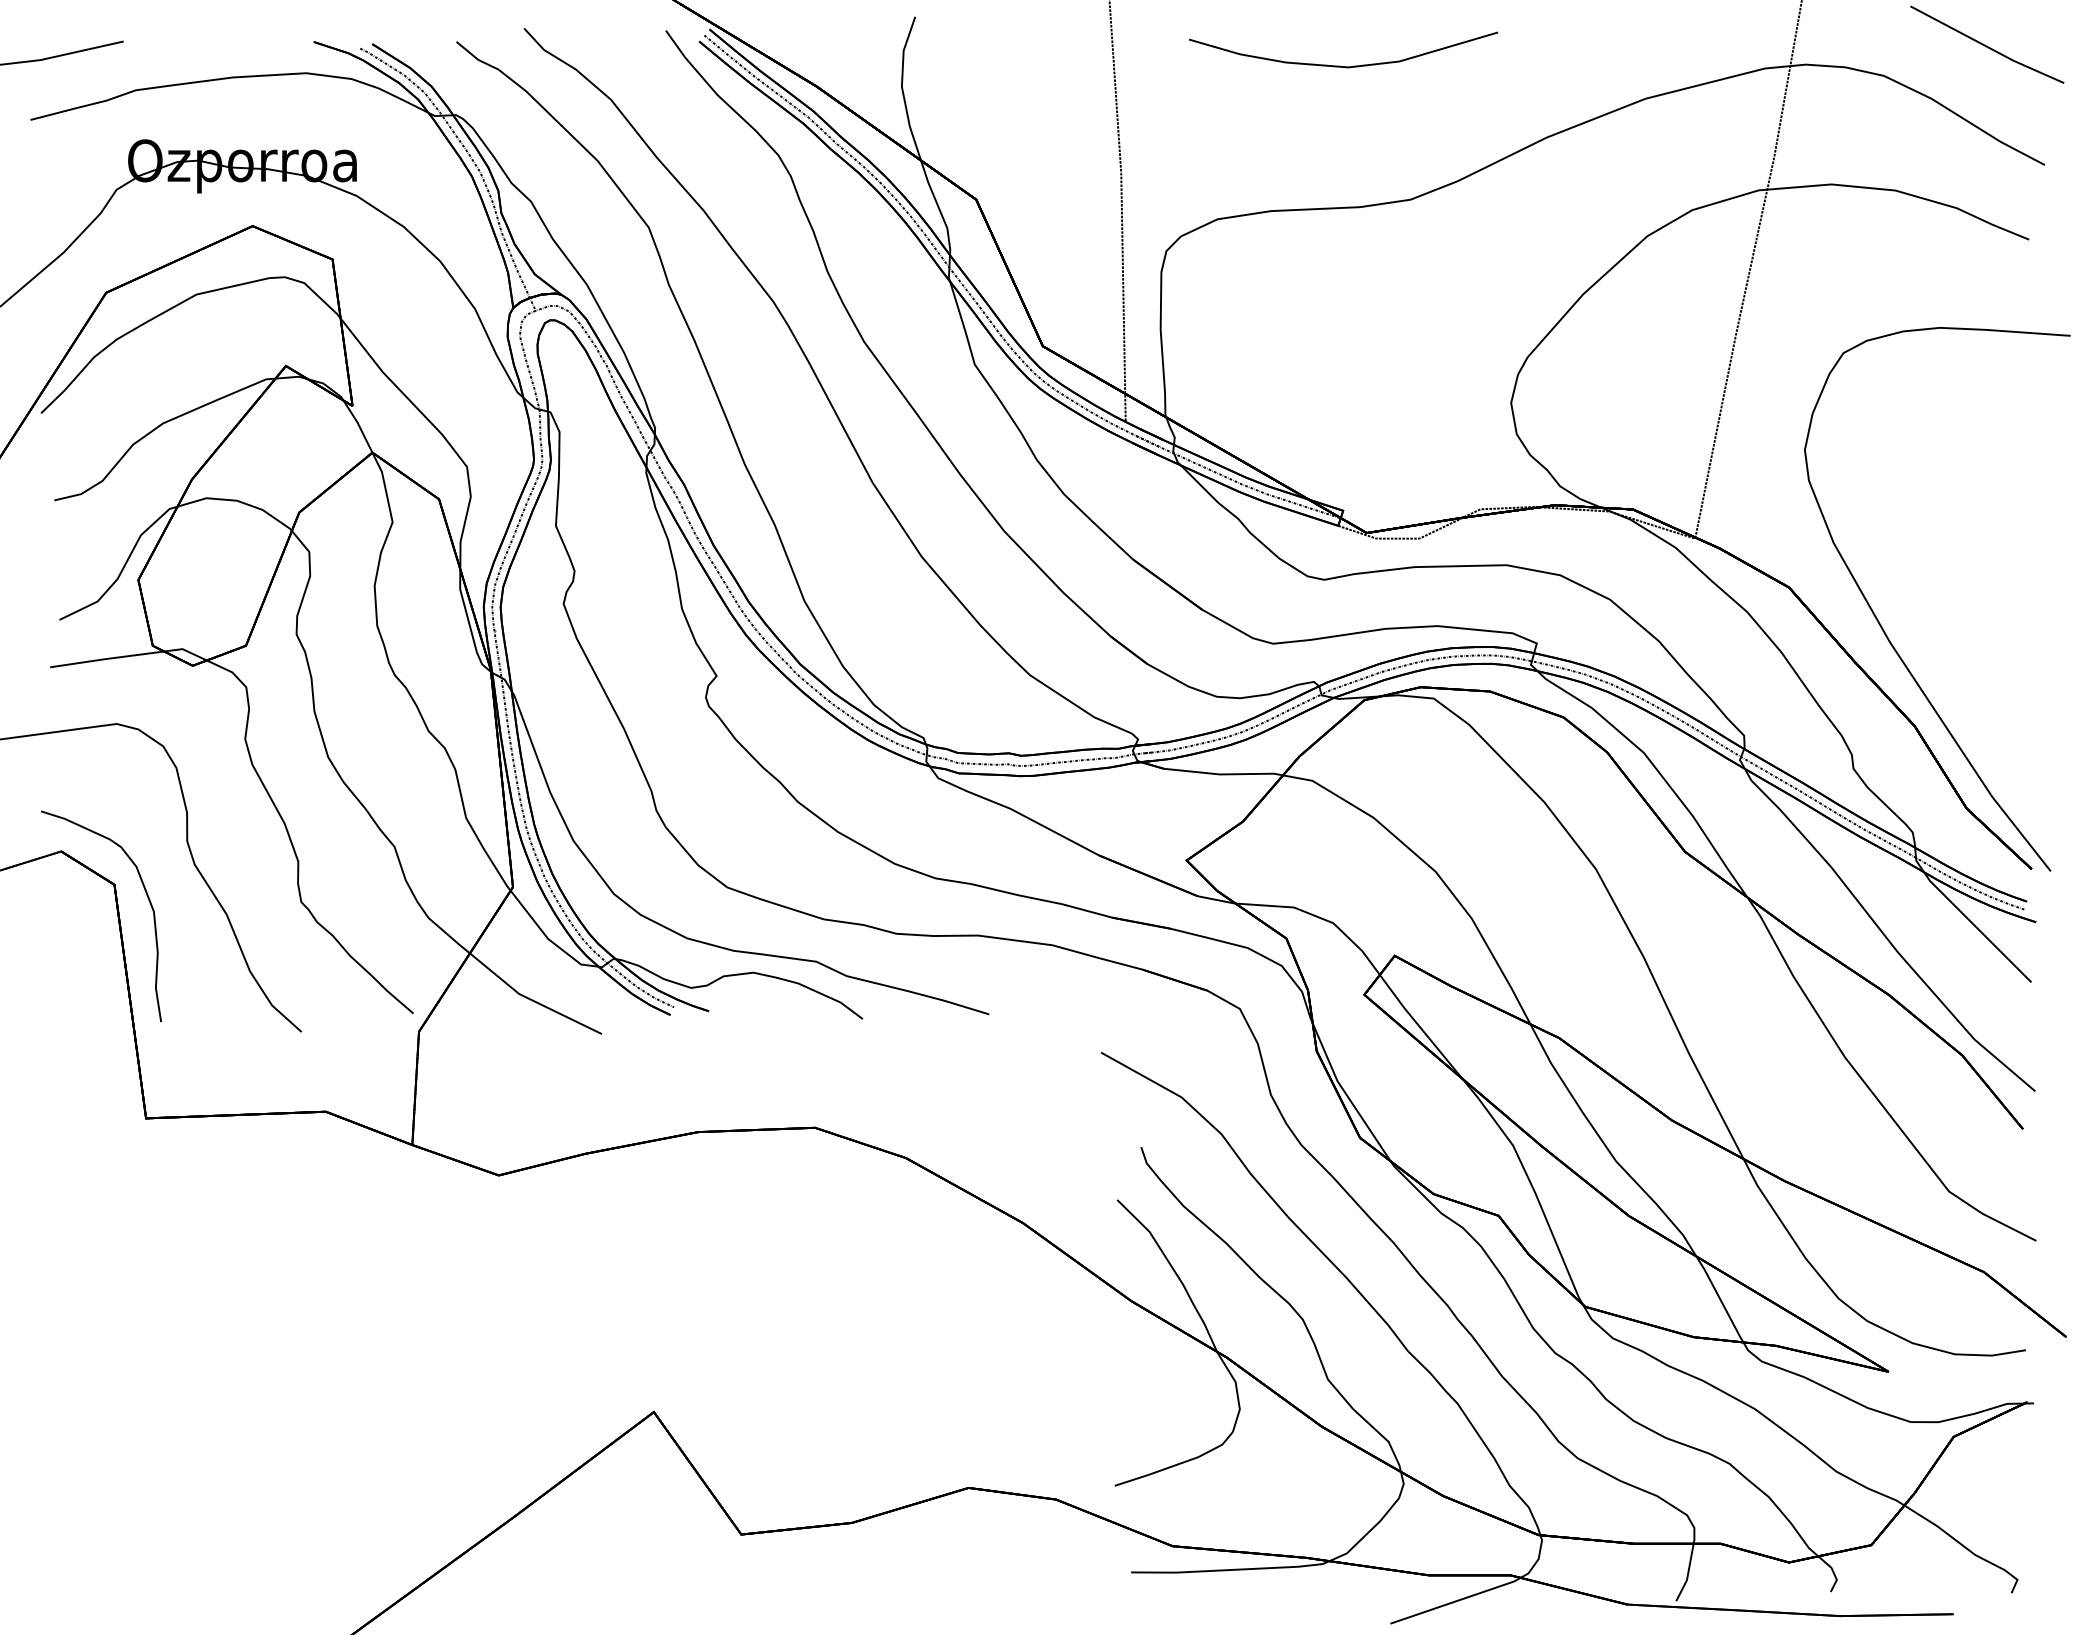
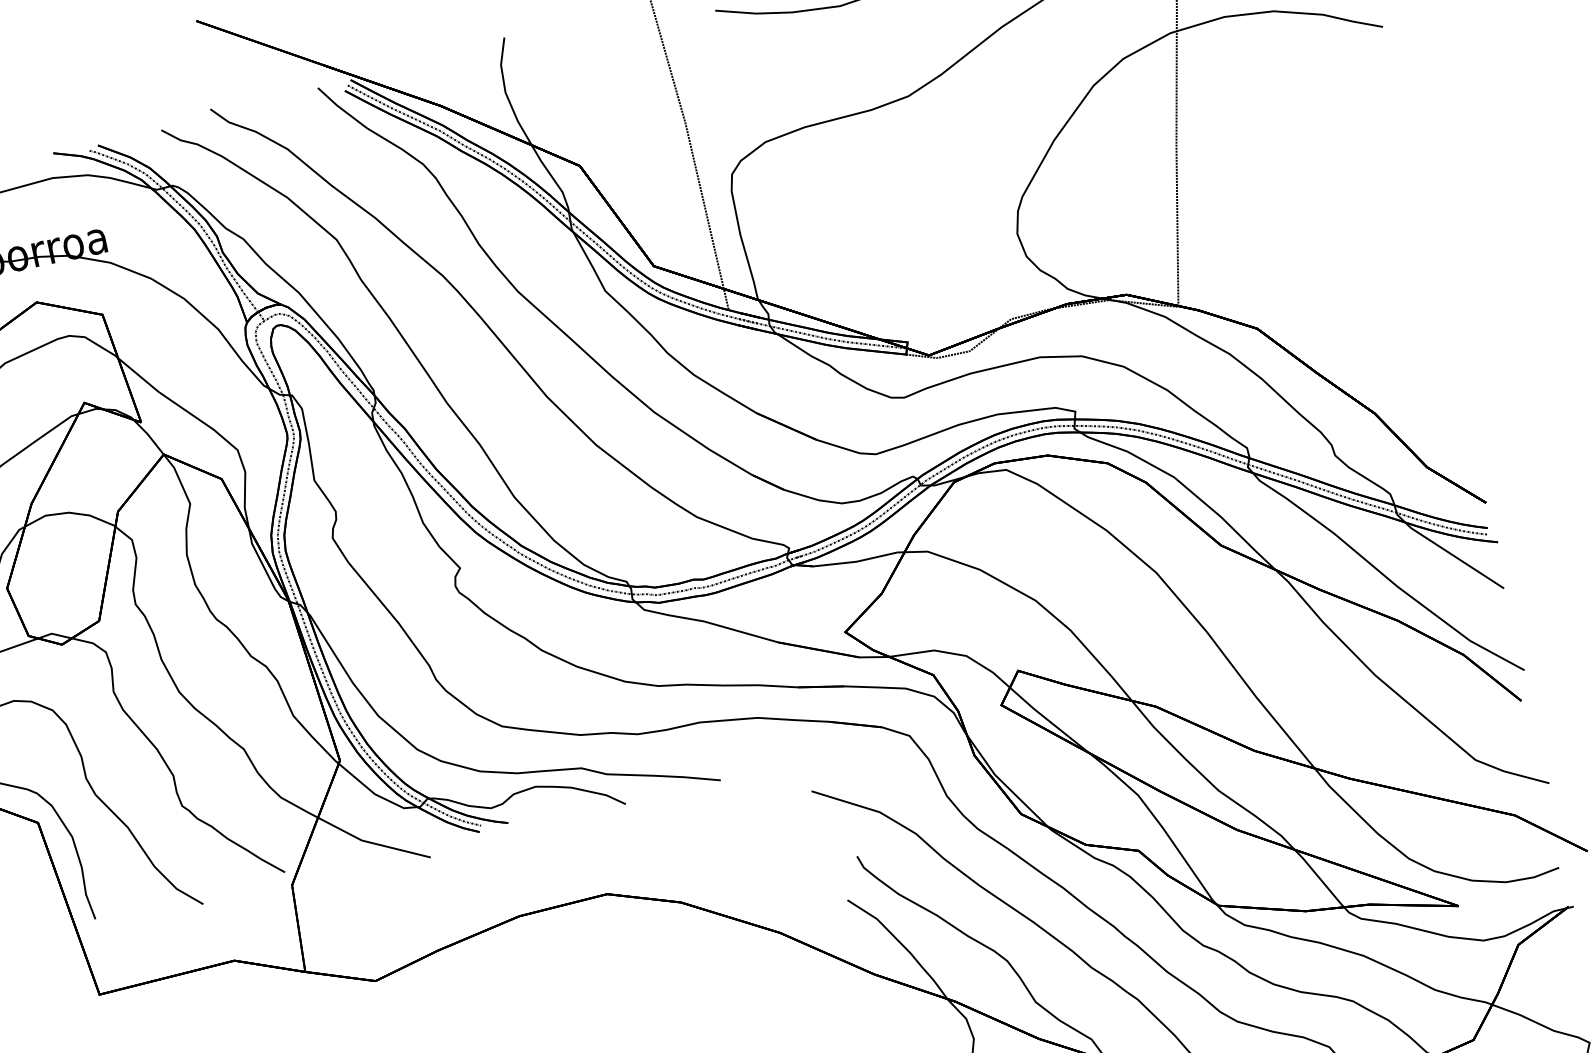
part: (1882, 626) -> (1334, 343), removed

